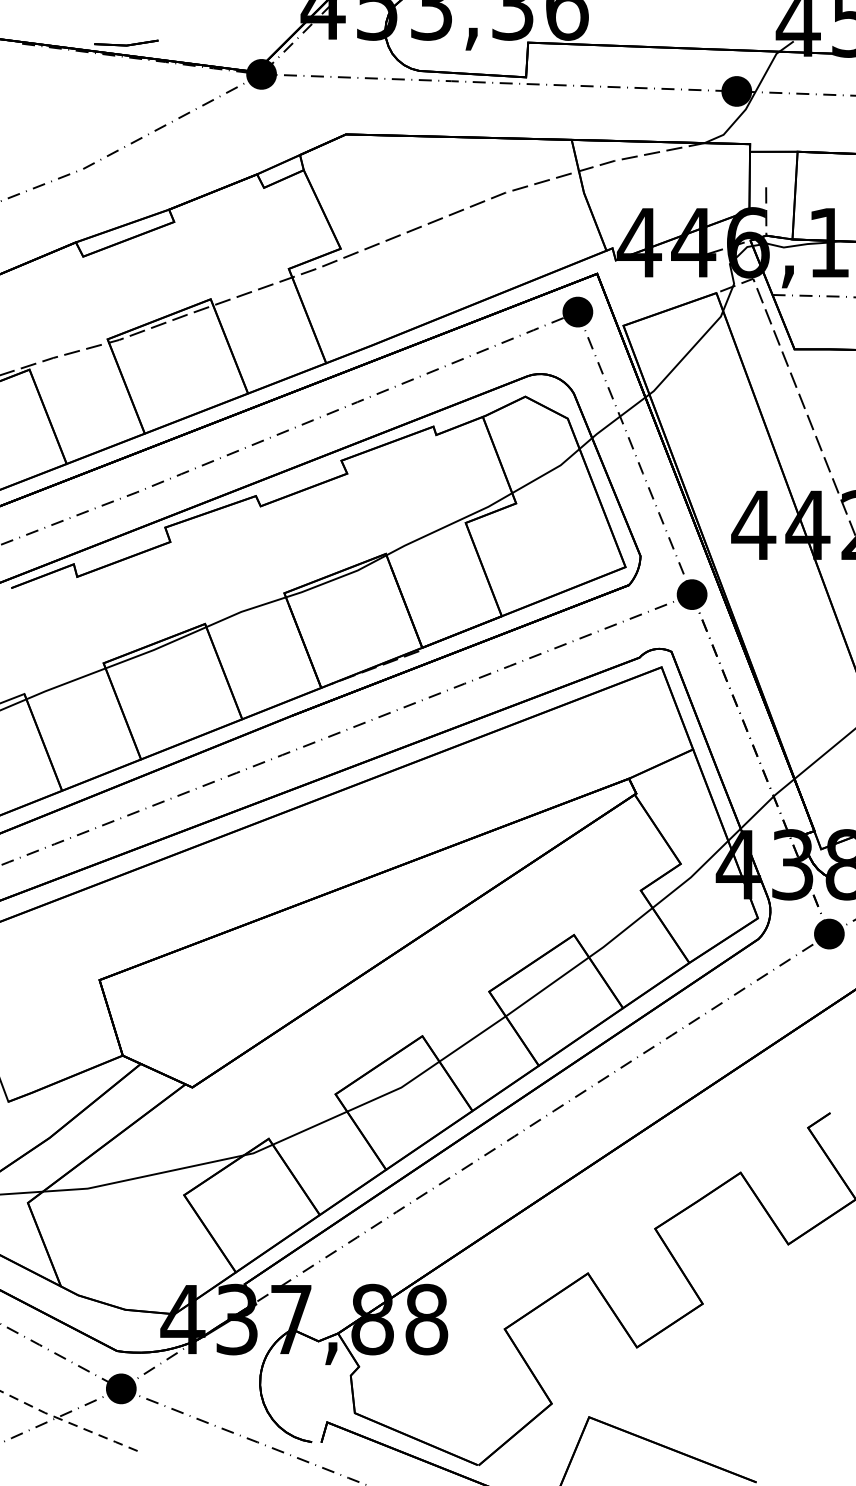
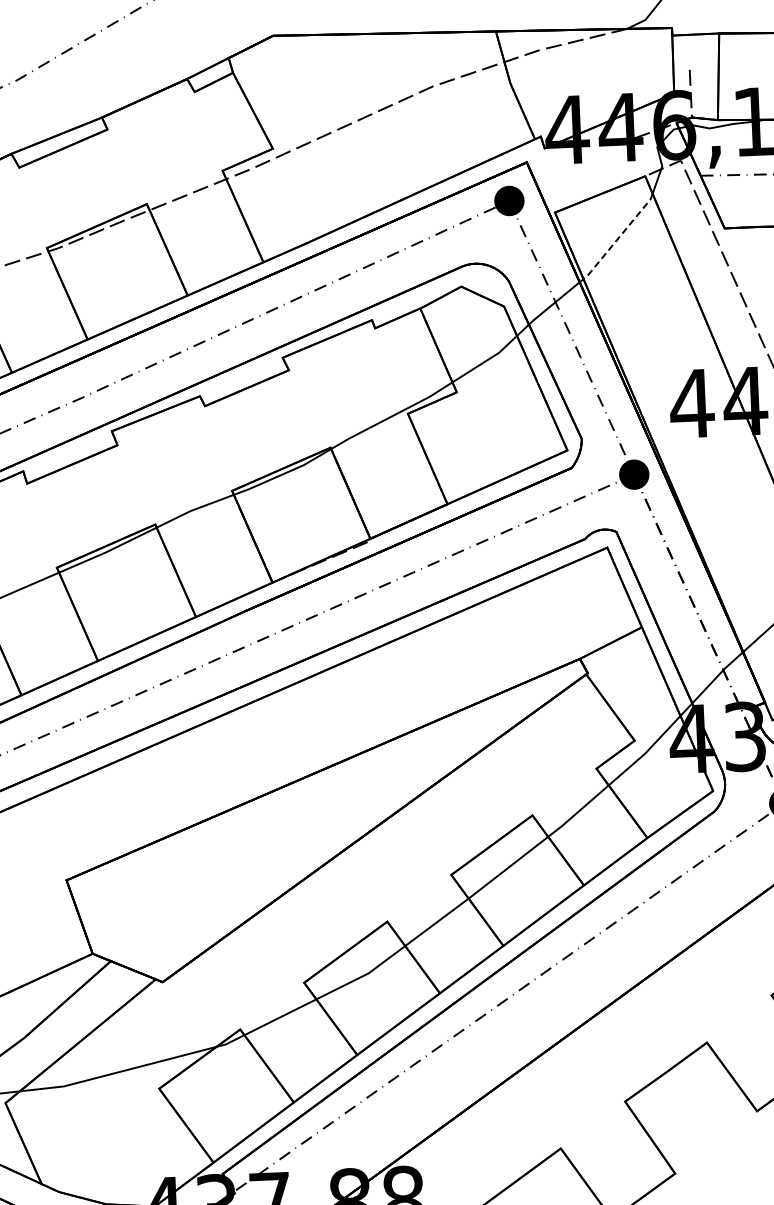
line: (687, 354) -> (619, 238), solid -> dashed

